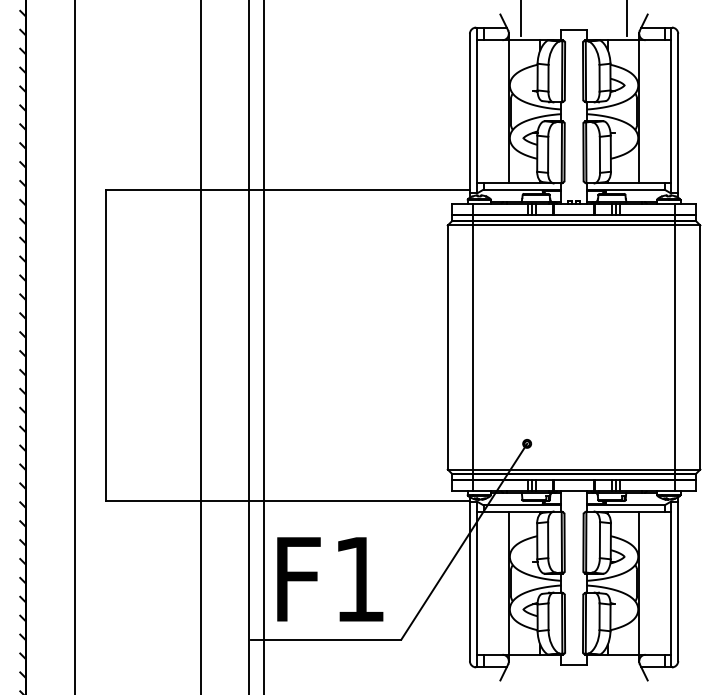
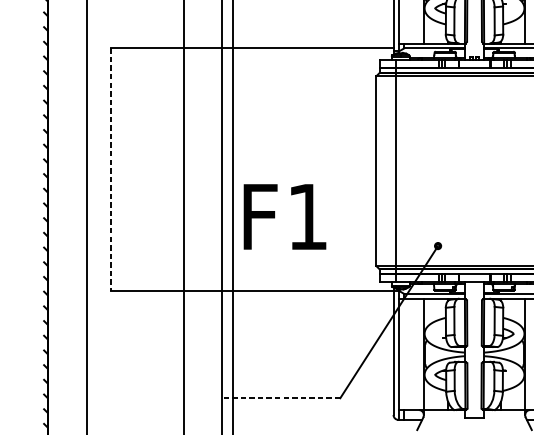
line: (105, 345) -> (110, 169), solid -> dashed
text: (330, 579) -> (285, 217), moved
line: (325, 639) -> (281, 398), solid -> dashed

